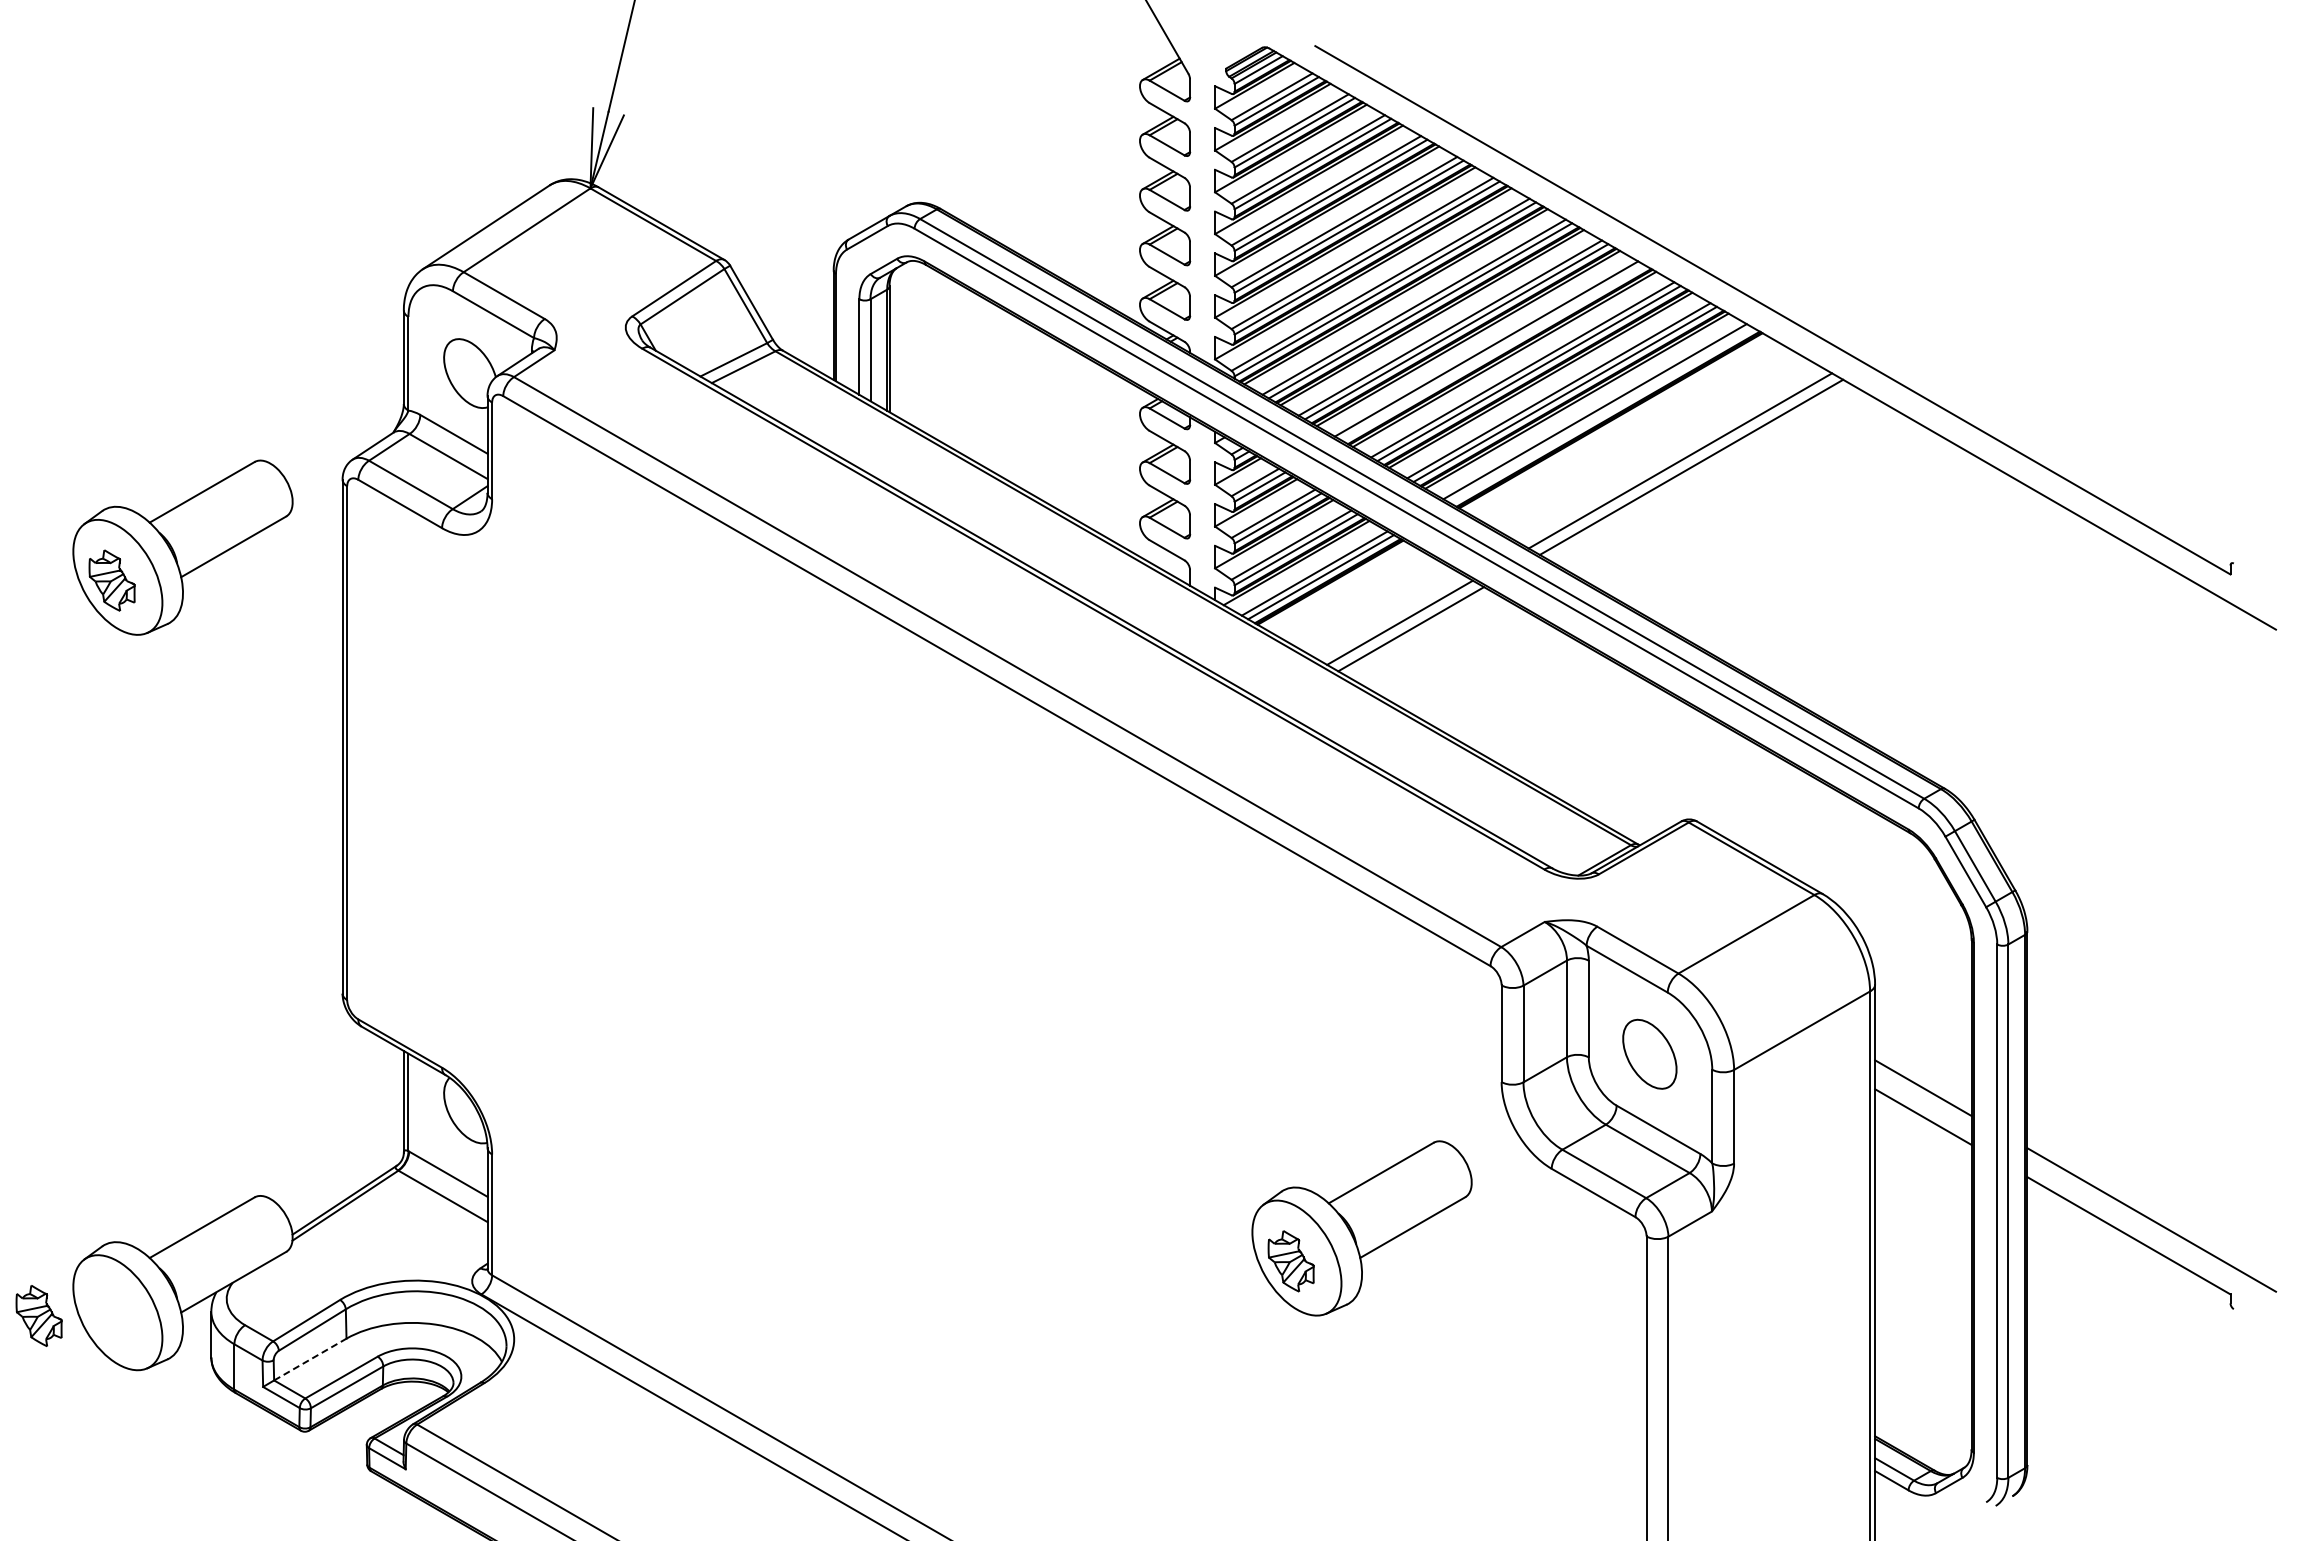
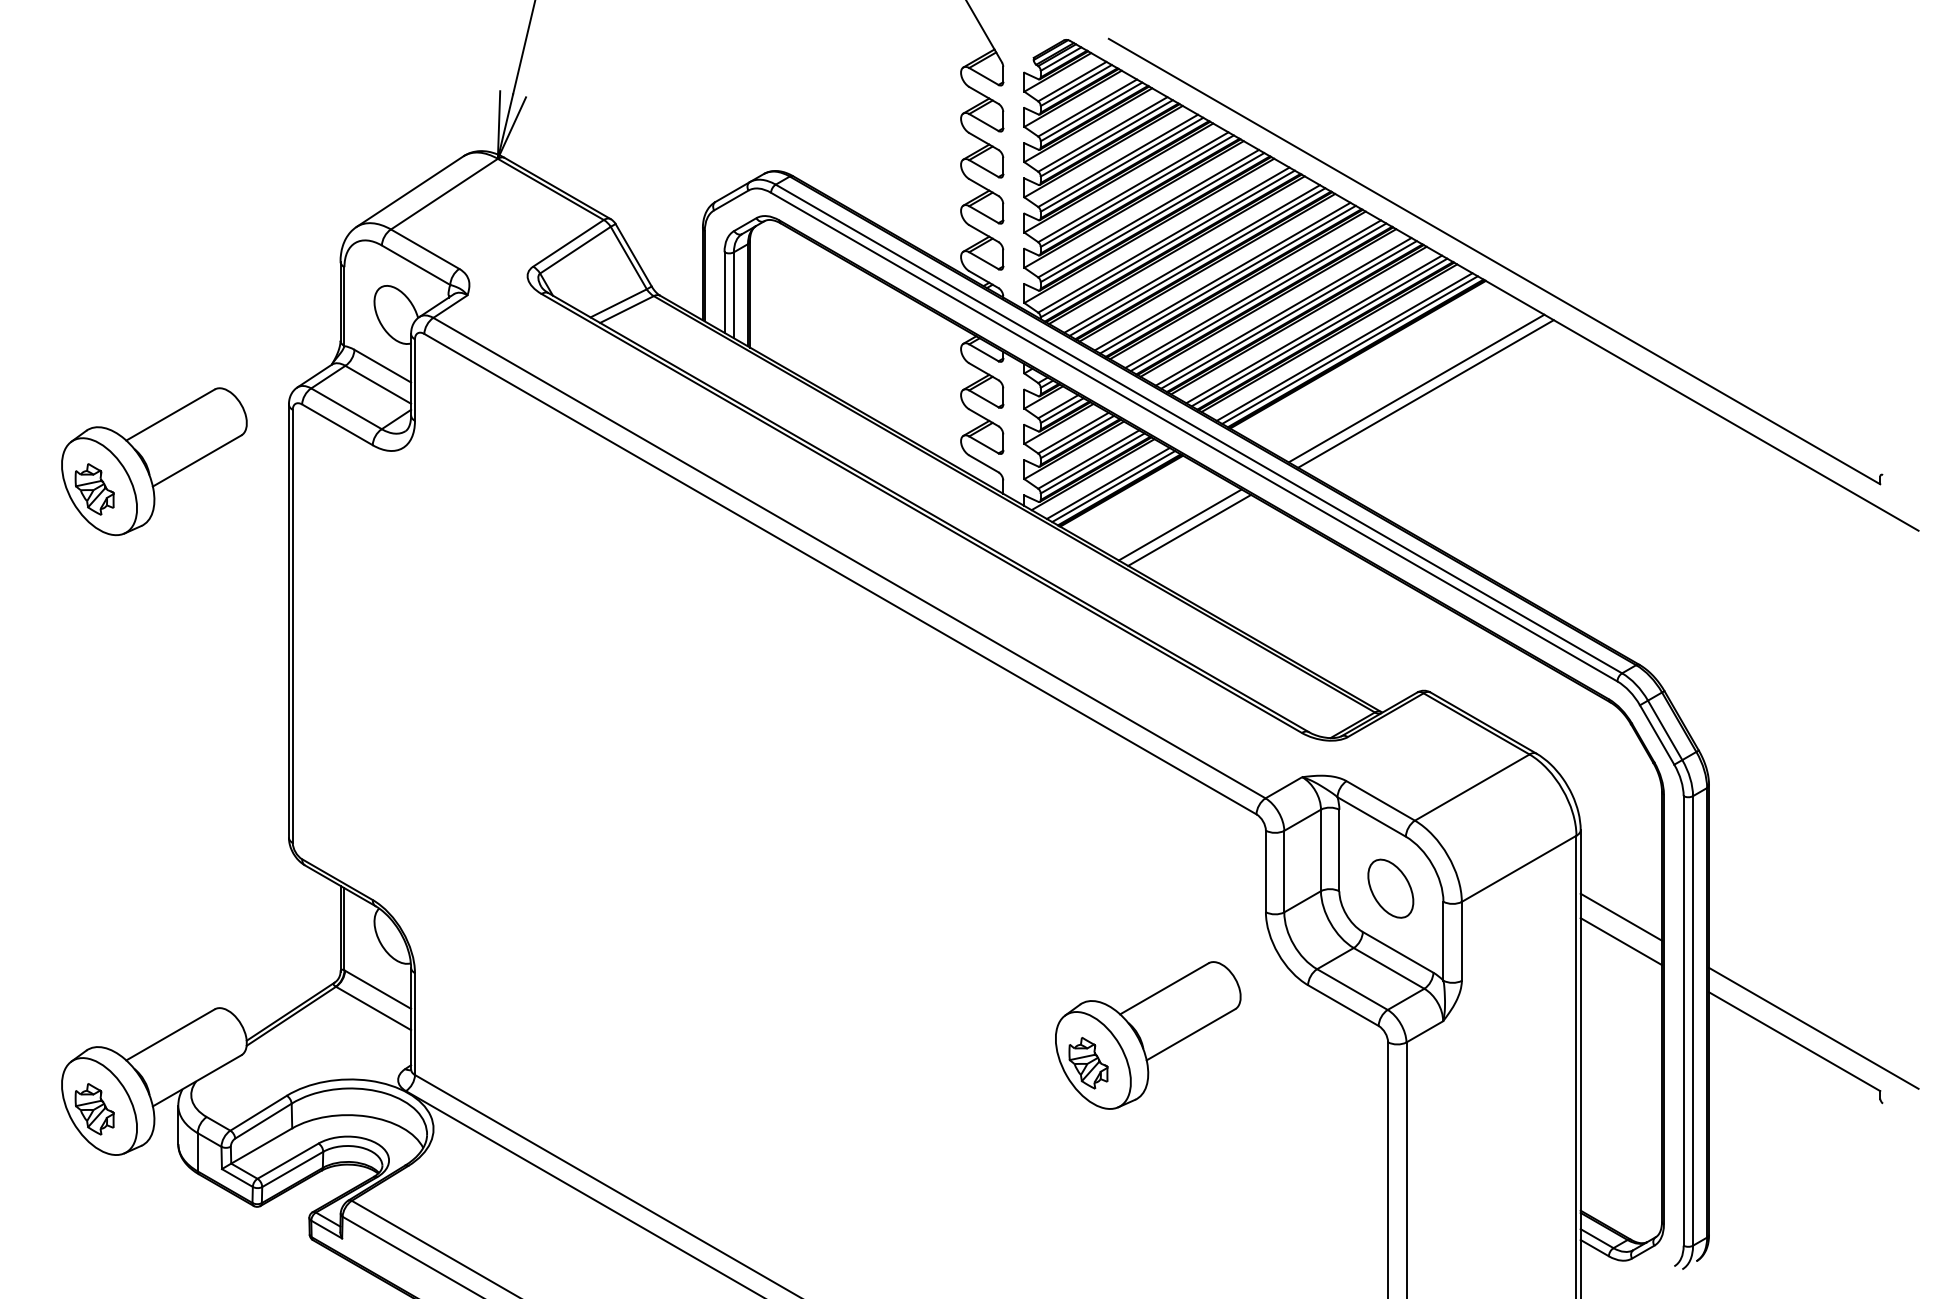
line: (1492, 352) -> (1258, 297), added
line: (1601, 414) -> (1350, 349), added
part: (38, 1315) -> (94, 1108), moved
line: (310, 1359) -> (261, 1145), dashed -> solid

